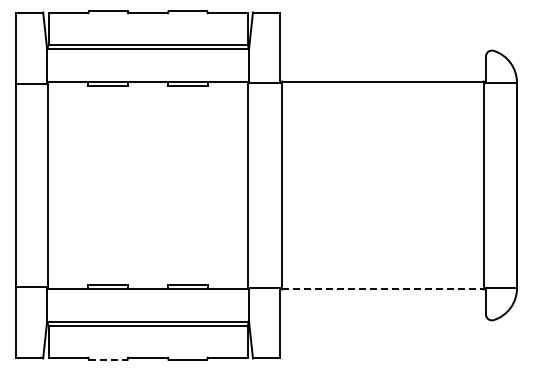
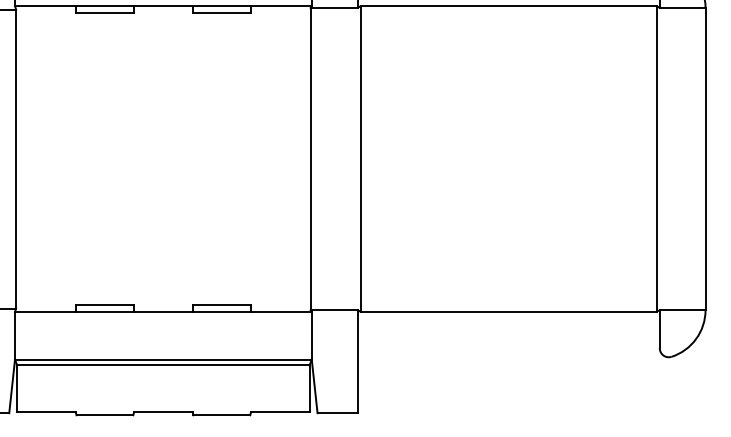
line: (383, 289) -> (509, 311), dashed -> solid
line: (108, 359) -> (105, 414), dashed -> solid

